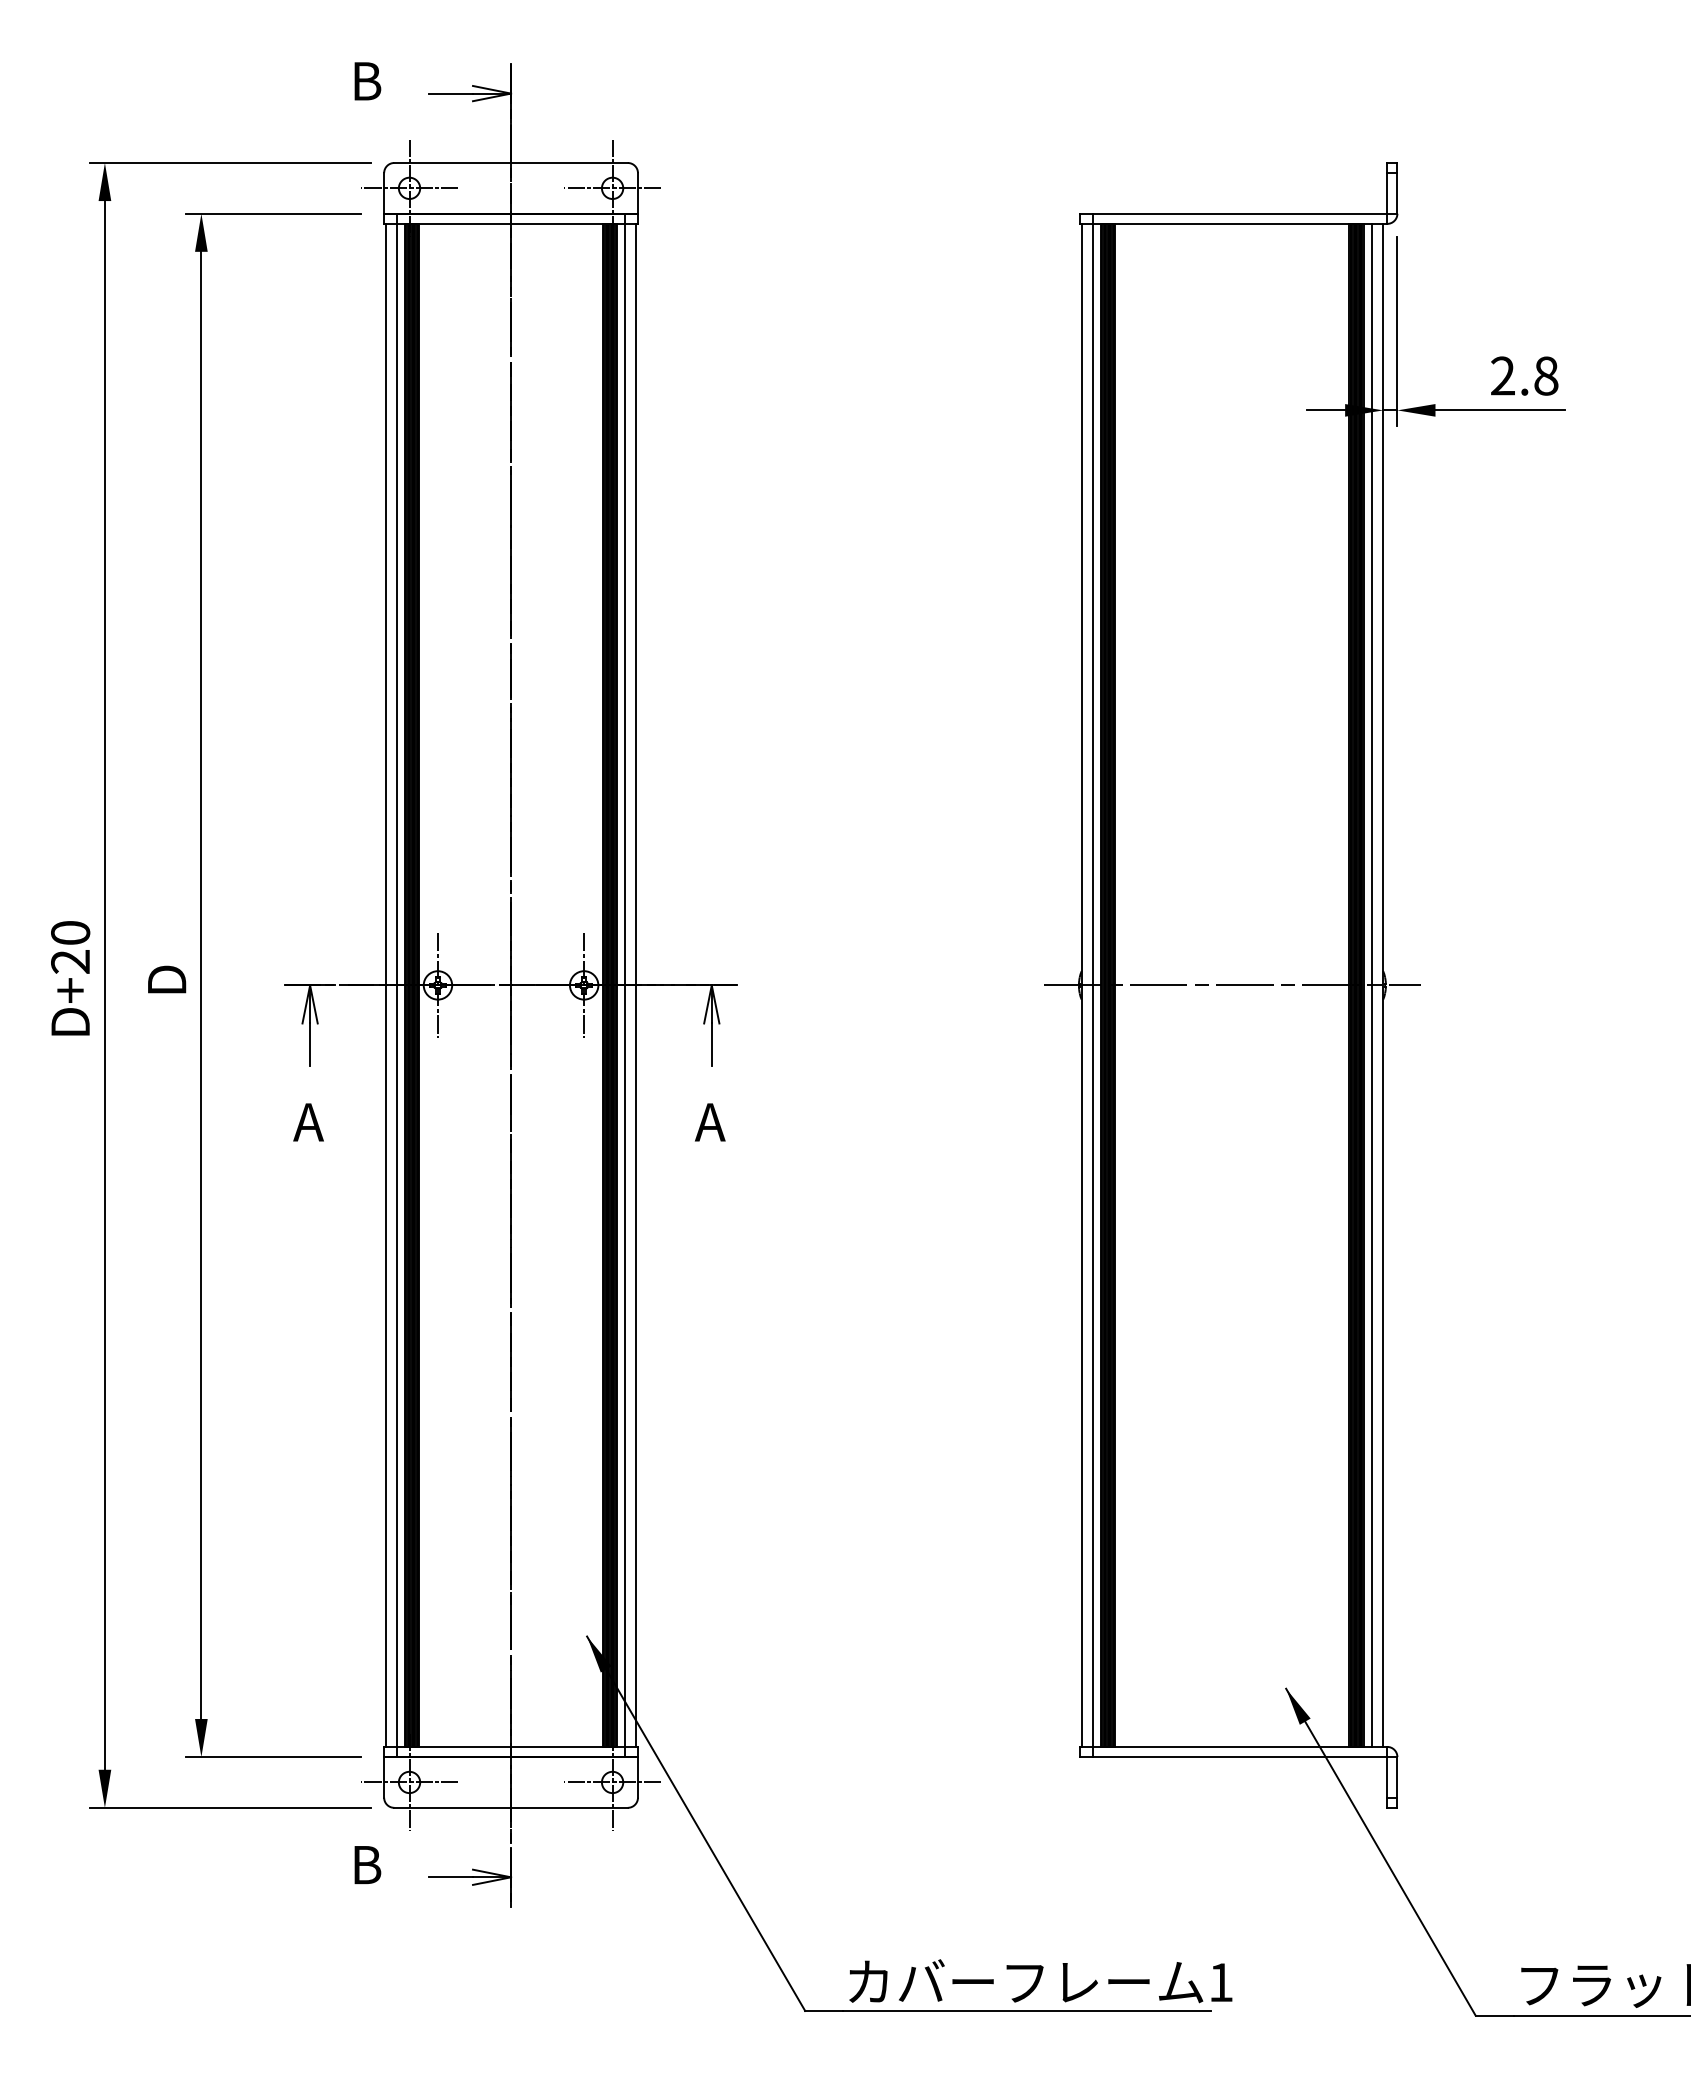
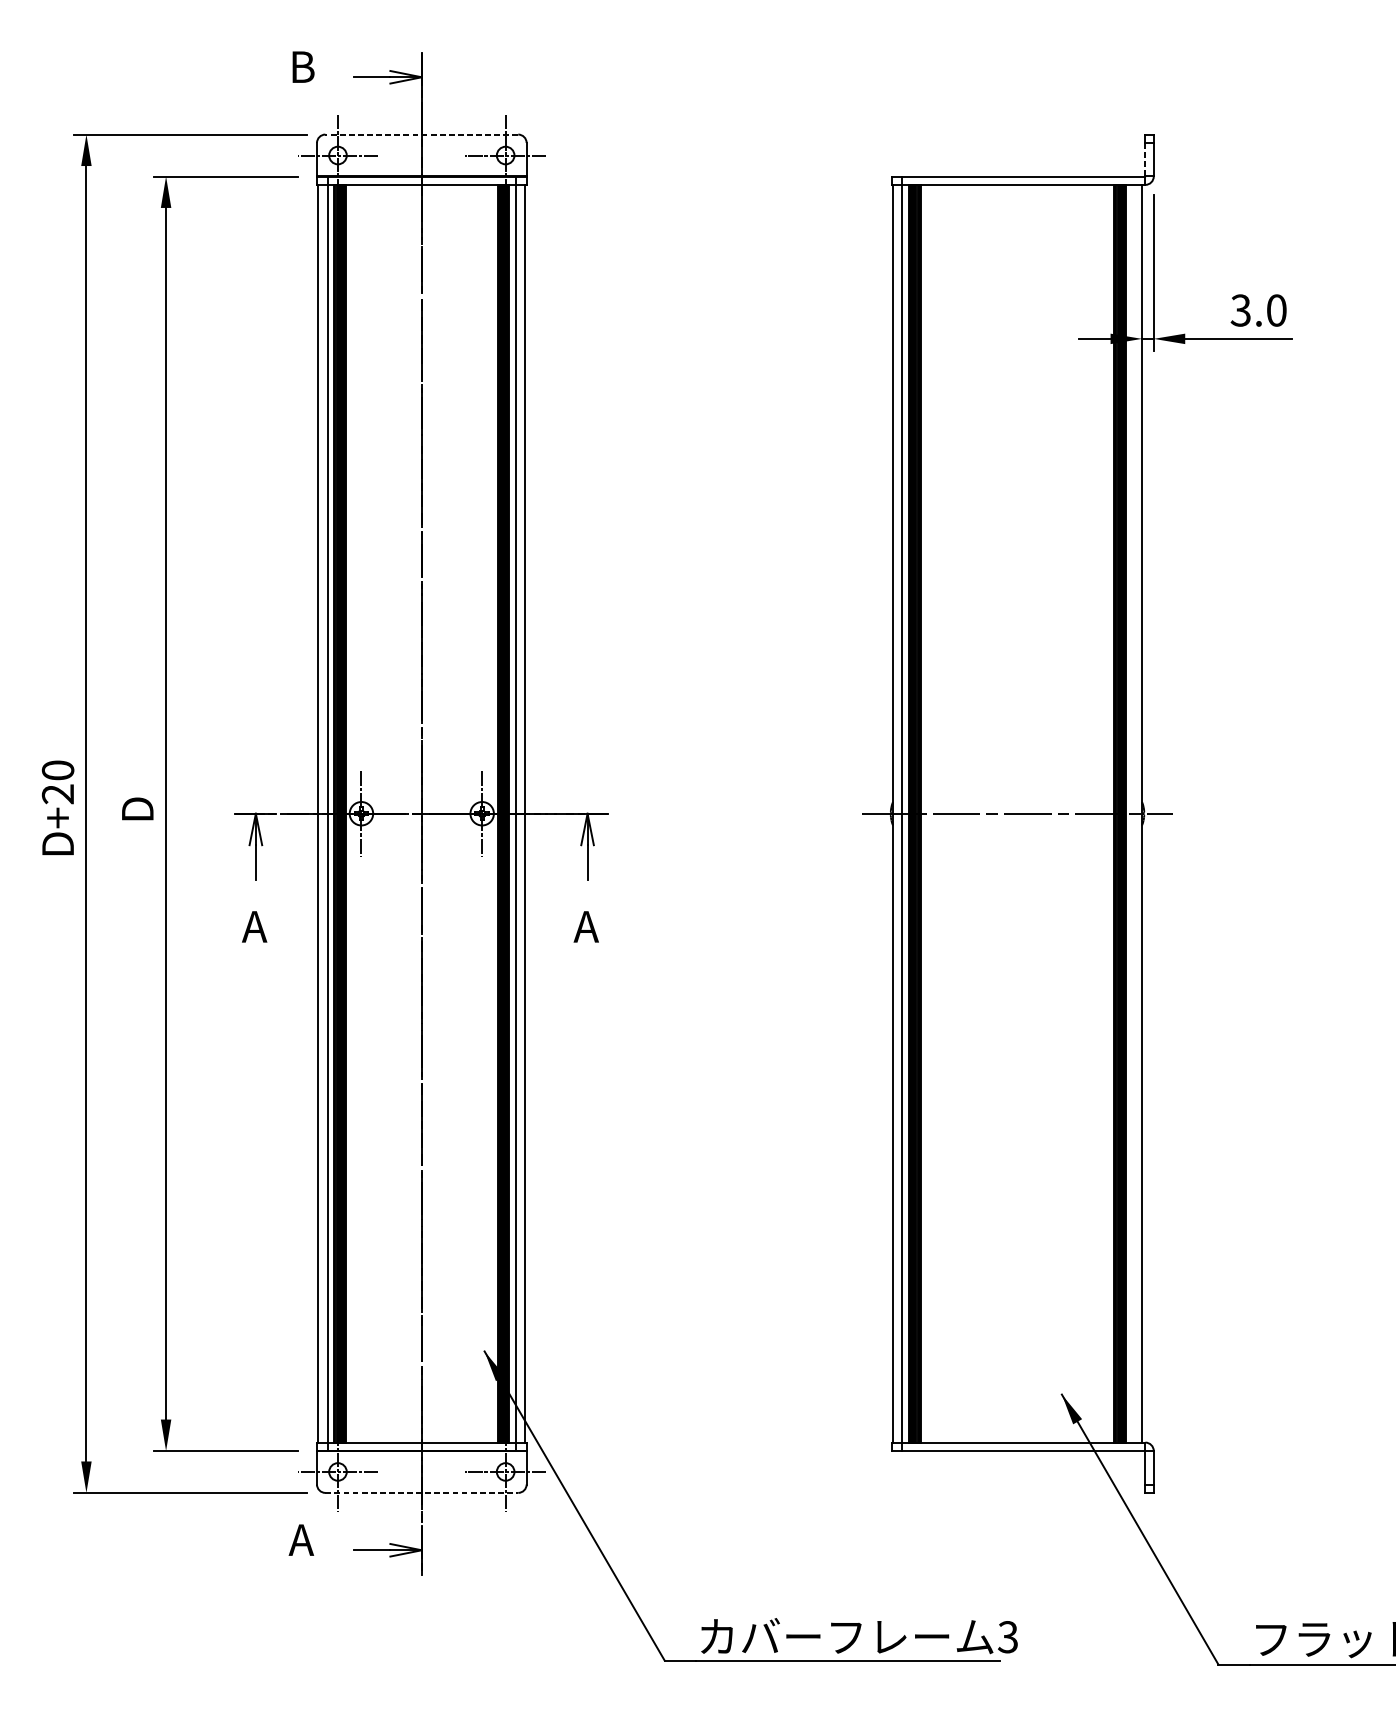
line: (511, 162) -> (422, 134), solid -> dashed
line: (1387, 193) -> (1145, 159), solid -> dashed
text: (1524, 375) -> (1258, 310), 2.8 -> 3.0
line: (1372, 984) -> (1133, 812), removed
line: (511, 1807) -> (422, 1492), solid -> dashed
text: (365, 1865) -> (301, 1540), B -> A
text: (1220, 1982) -> (1007, 1637), 1 -> 3

